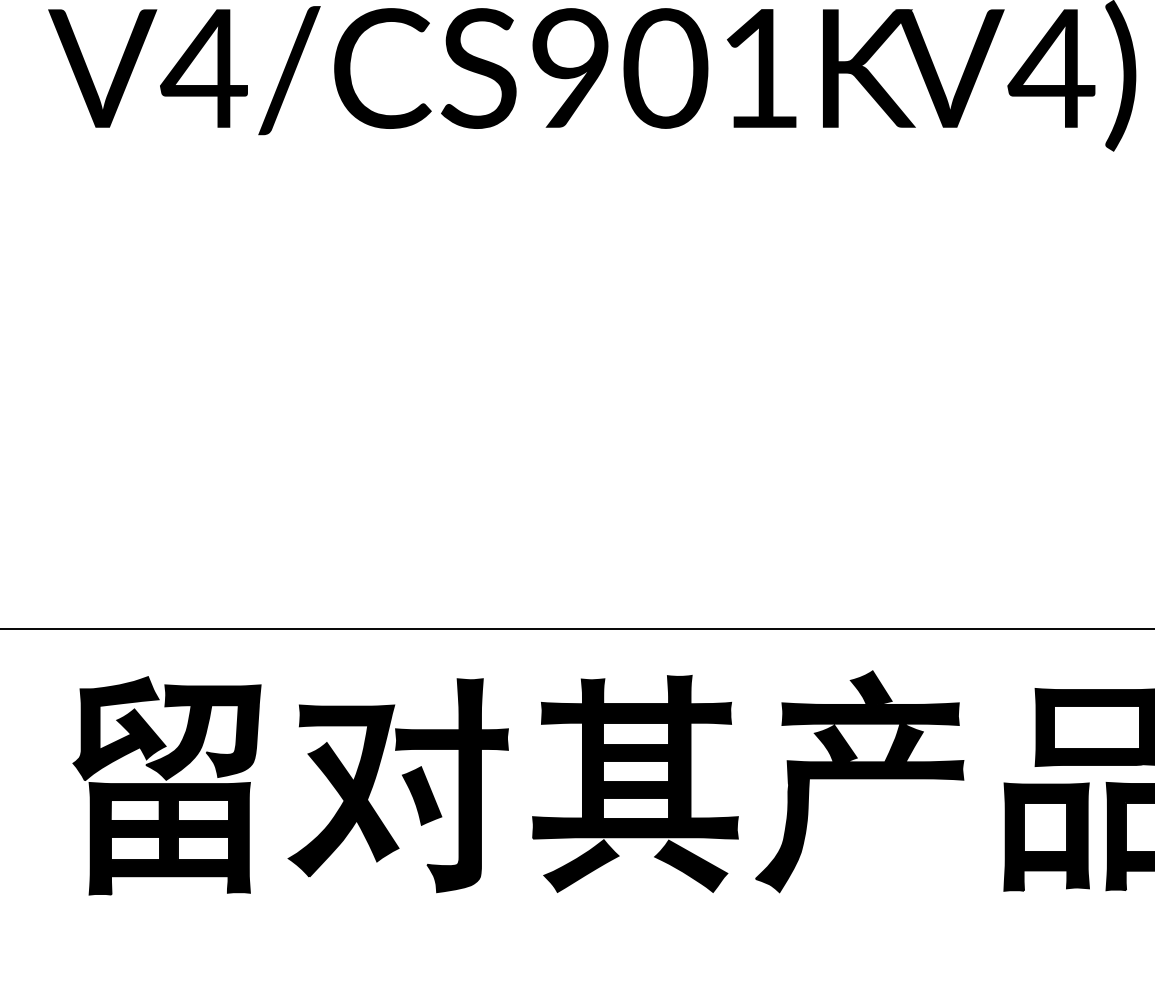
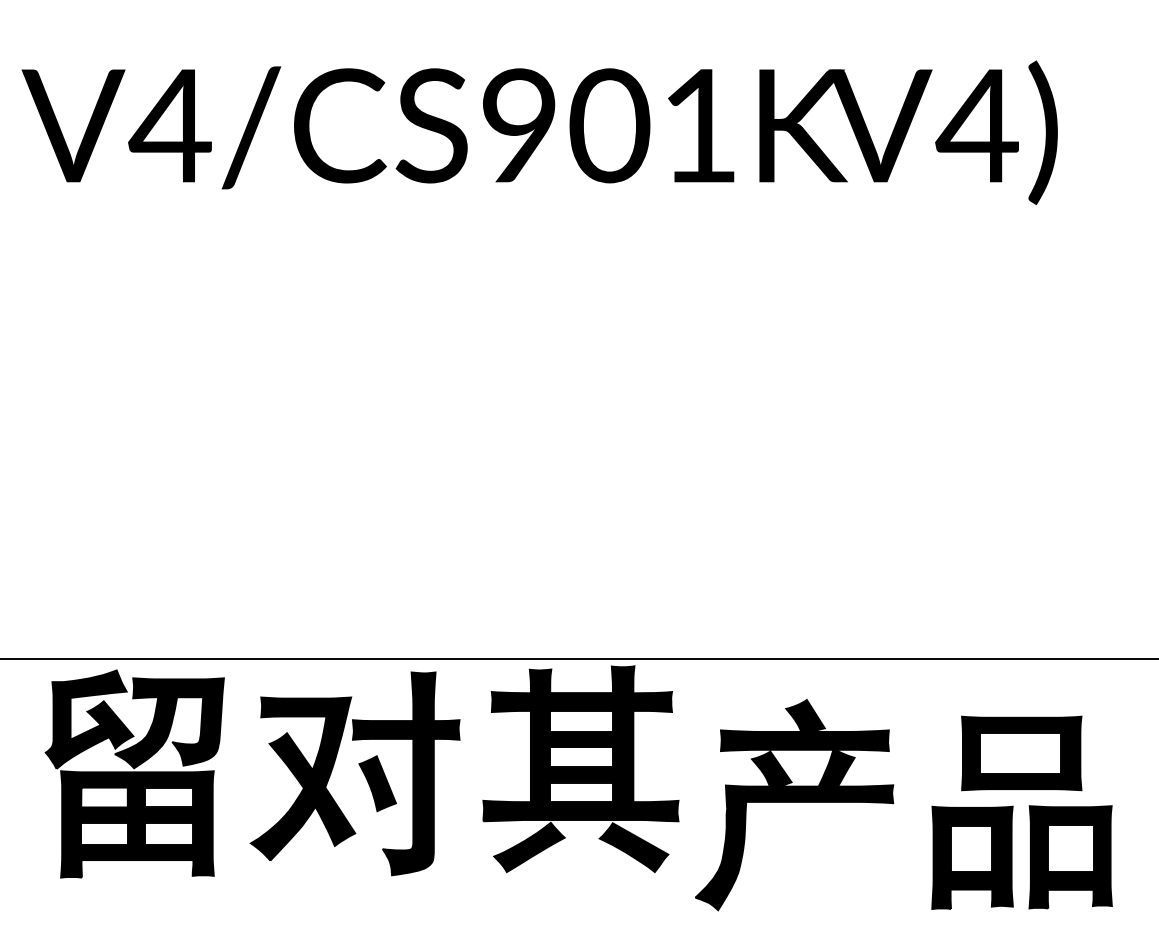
part: (405, 782) -> (361, 770), moved
part: (634, 784) -> (580, 769), moved
part: (166, 785) -> (134, 773), moved

